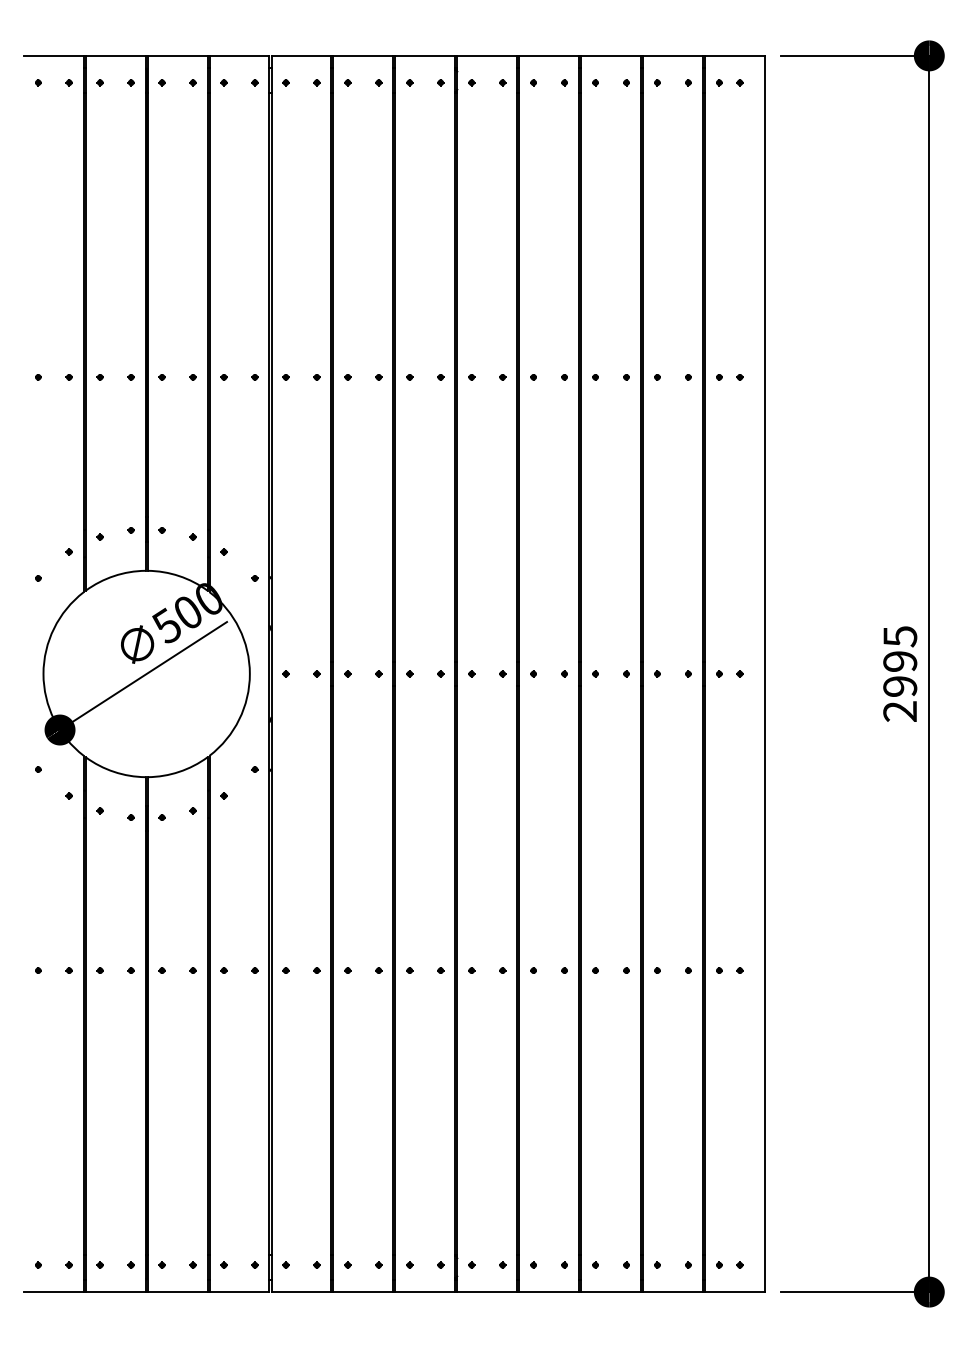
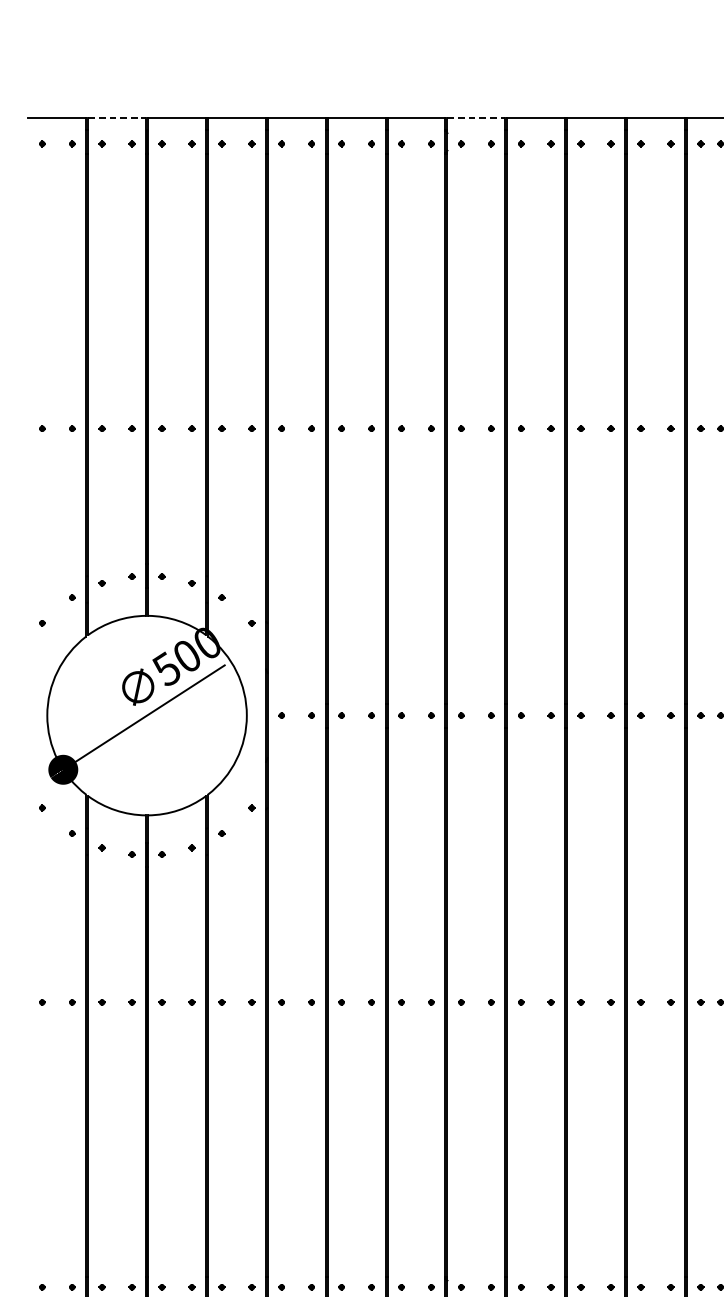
line: (115, 55) -> (116, 117), solid -> dashed
line: (487, 55) -> (476, 117), solid -> dashed

